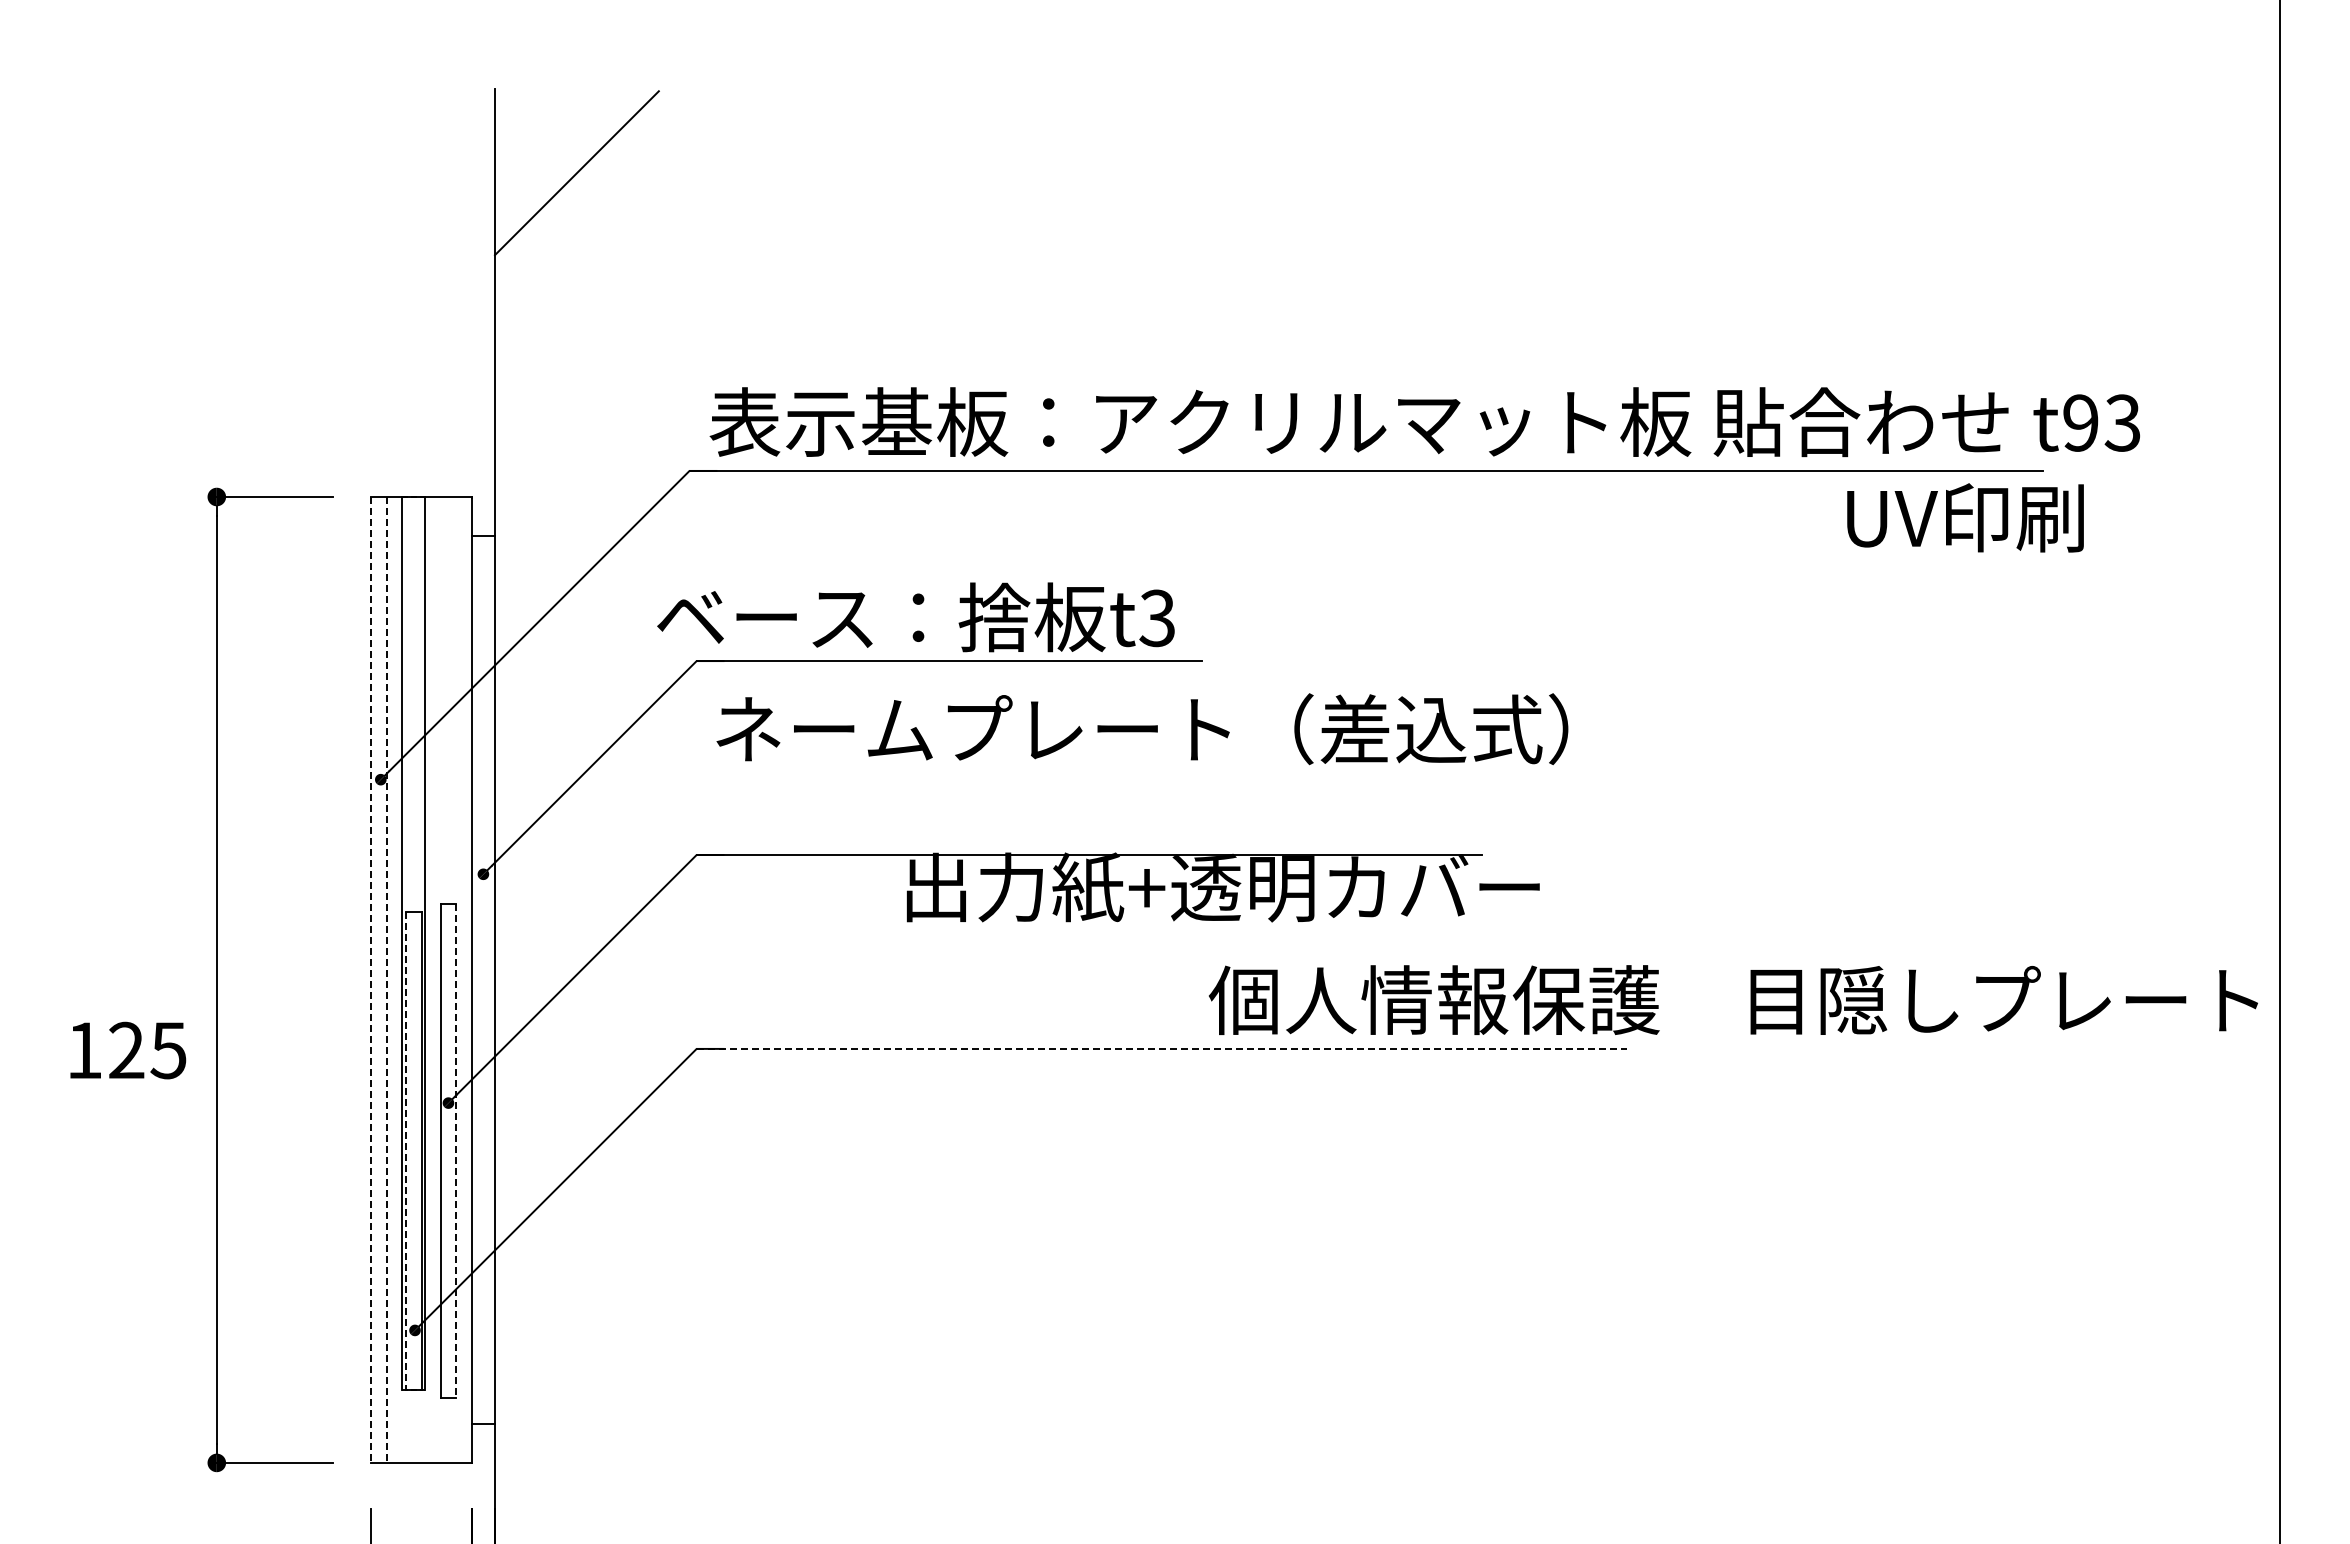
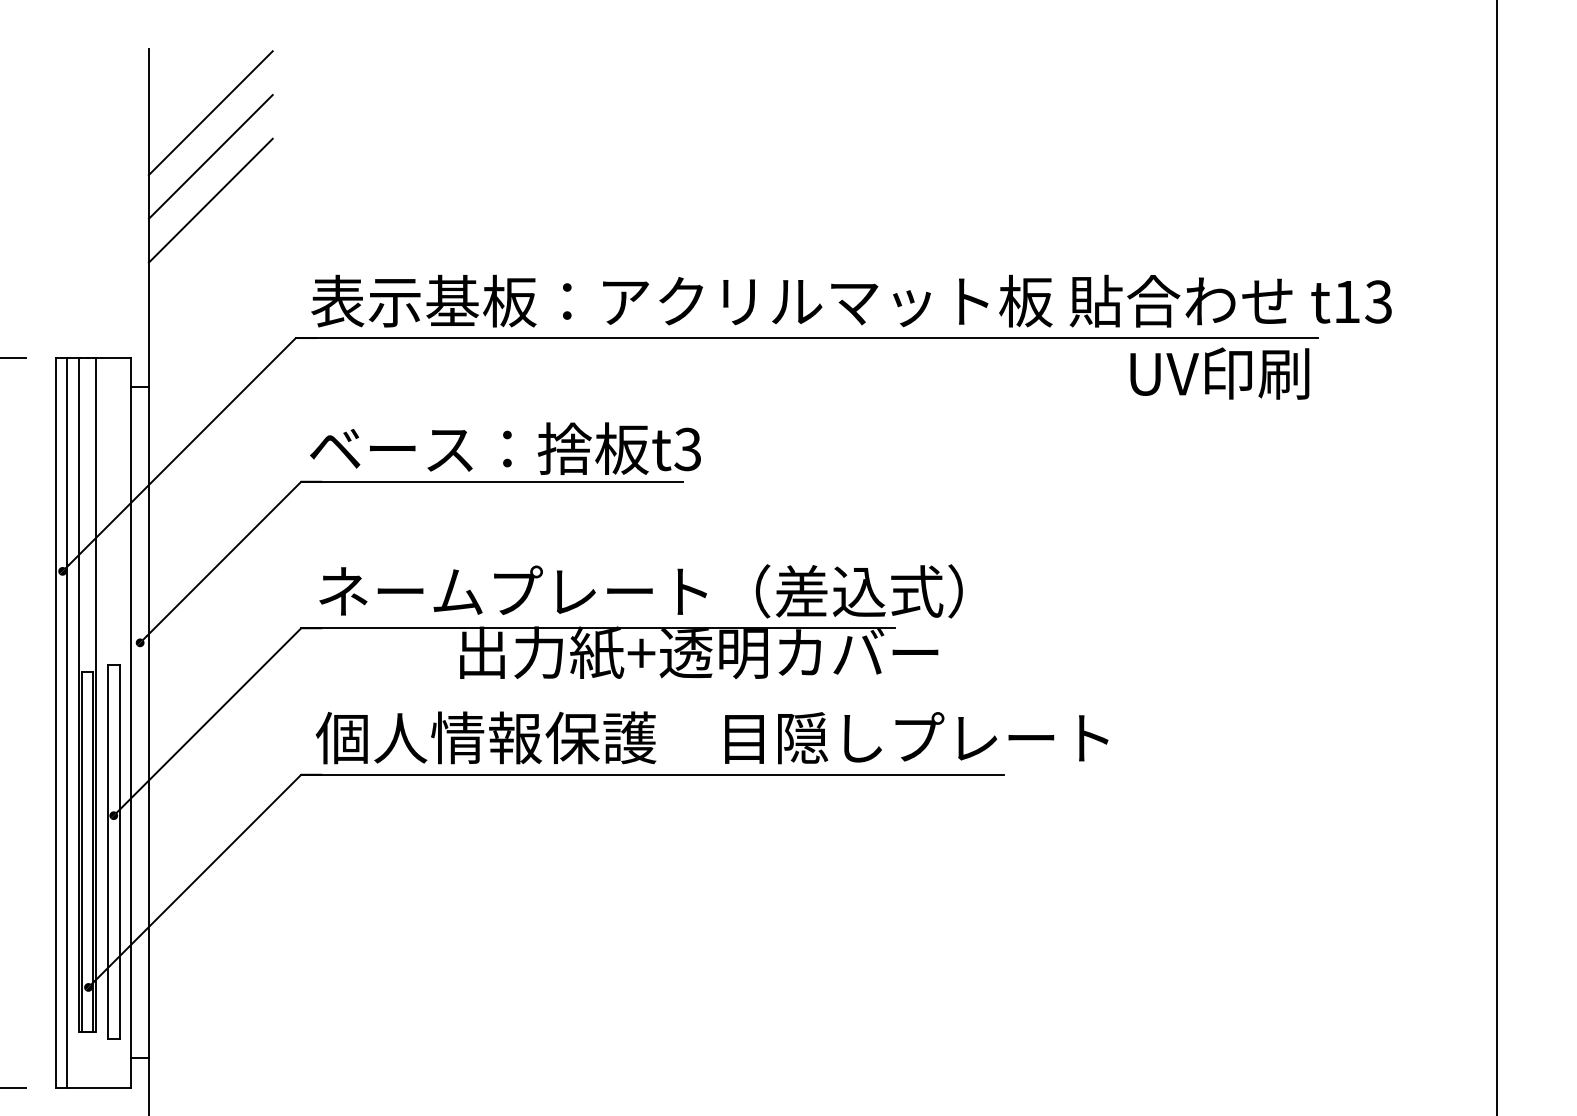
line: (576, 231) -> (210, 157), added
line: (576, 289) -> (210, 201), added
text: (2080, 422) -> (1346, 301), t93 -> t13
text: (1965, 517) -> (1219, 373), moved
text: (915, 617) -> (505, 448), moved
text: (1142, 729) -> (641, 591), moved
line: (371, 979) -> (55, 722), dashed -> solid
line: (386, 979) -> (66, 722), dashed -> solid
text: (1733, 999) -> (712, 737), moved
line: (1162, 1048) -> (653, 774), dashed -> solid
line: (406, 1151) -> (82, 852), dashed -> solid
line: (456, 1151) -> (119, 852), dashed -> solid

